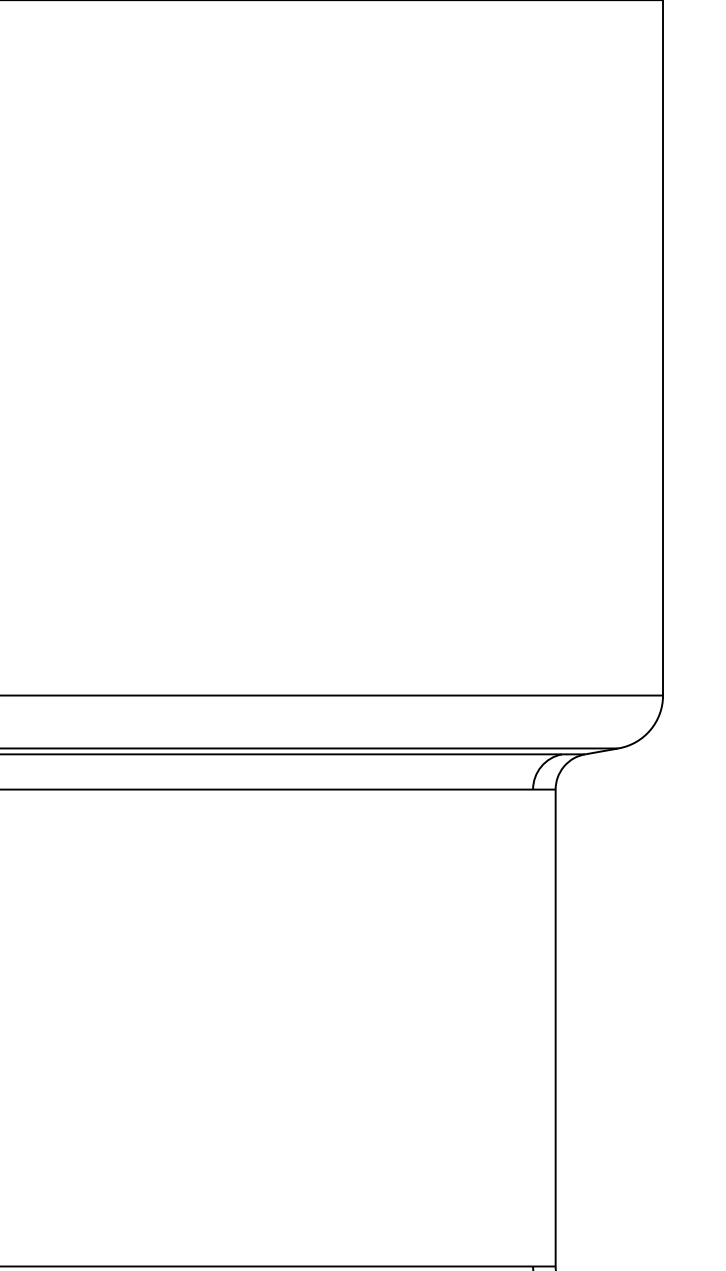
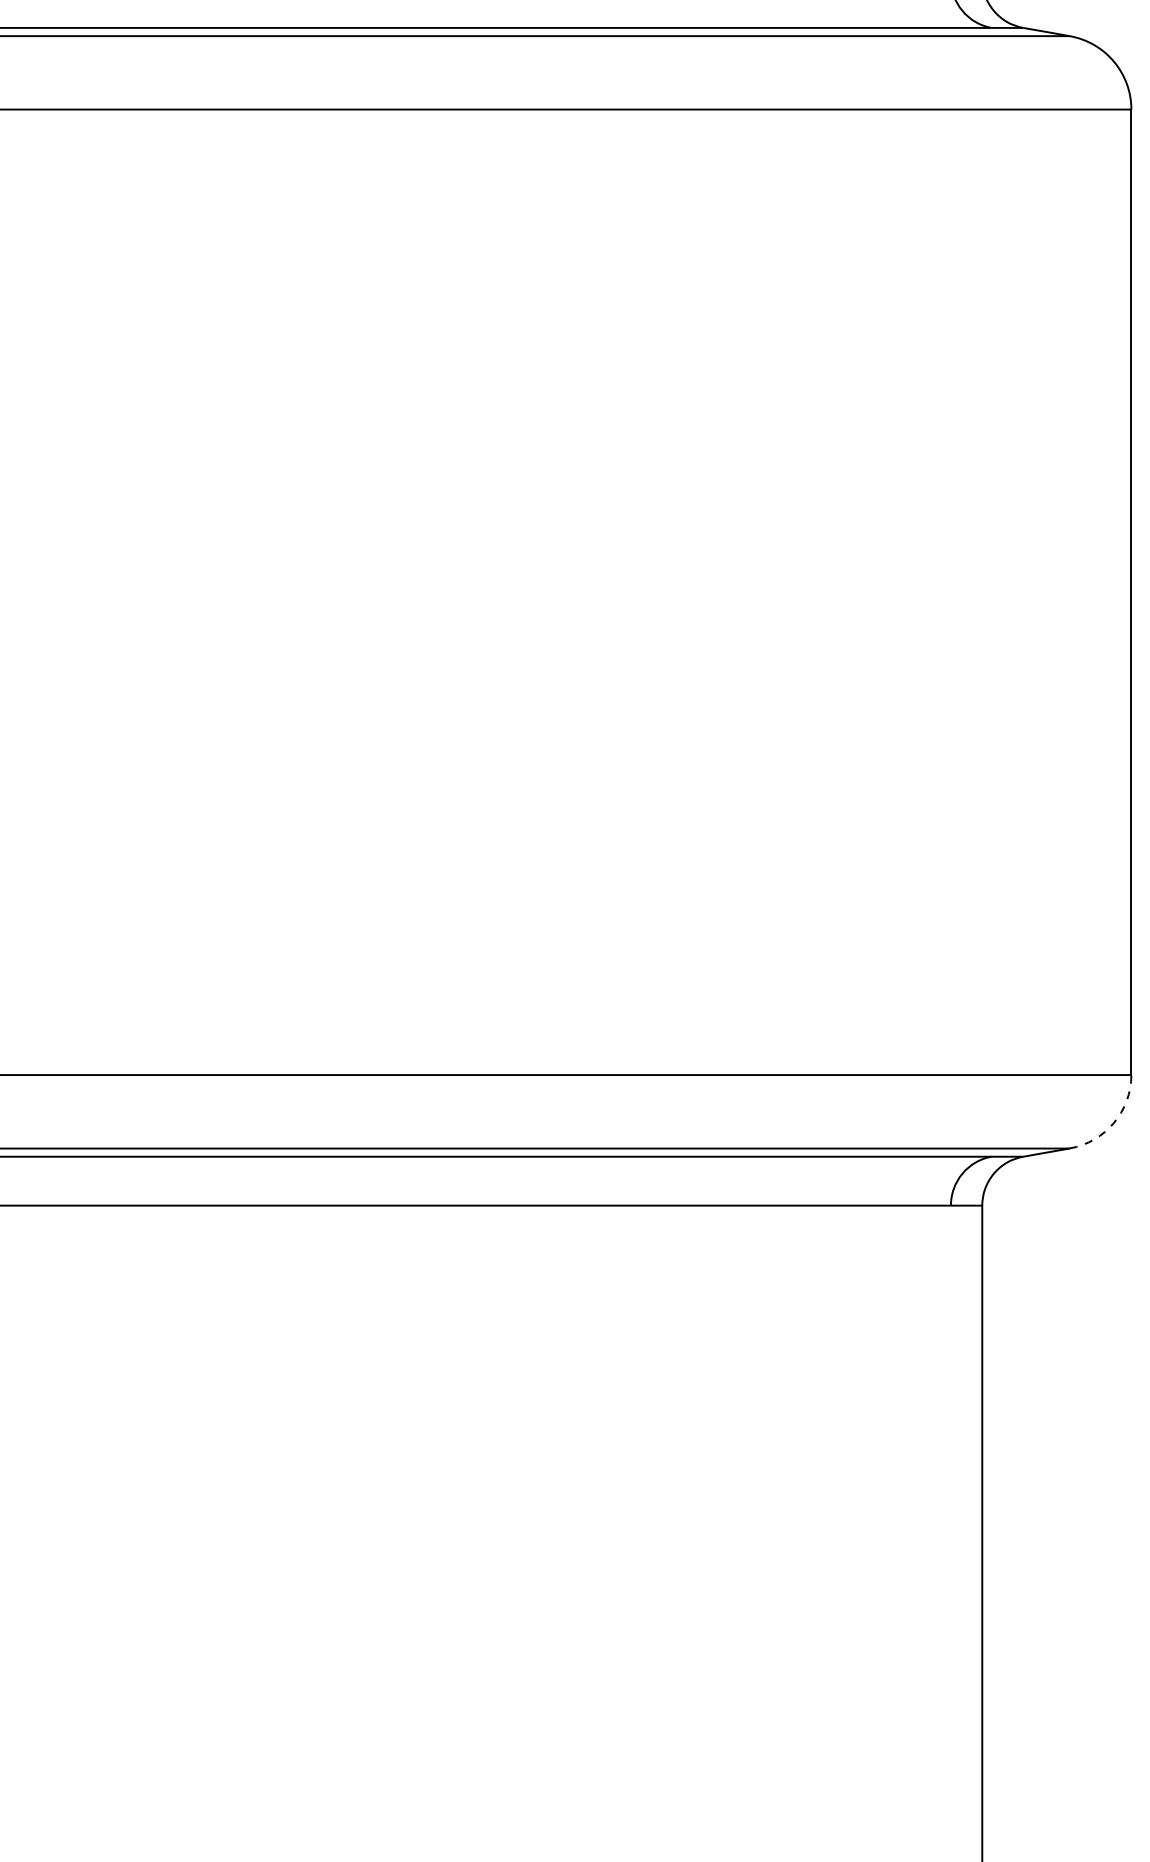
arc: (650, 729) -> (1113, 1122), solid -> dashed

